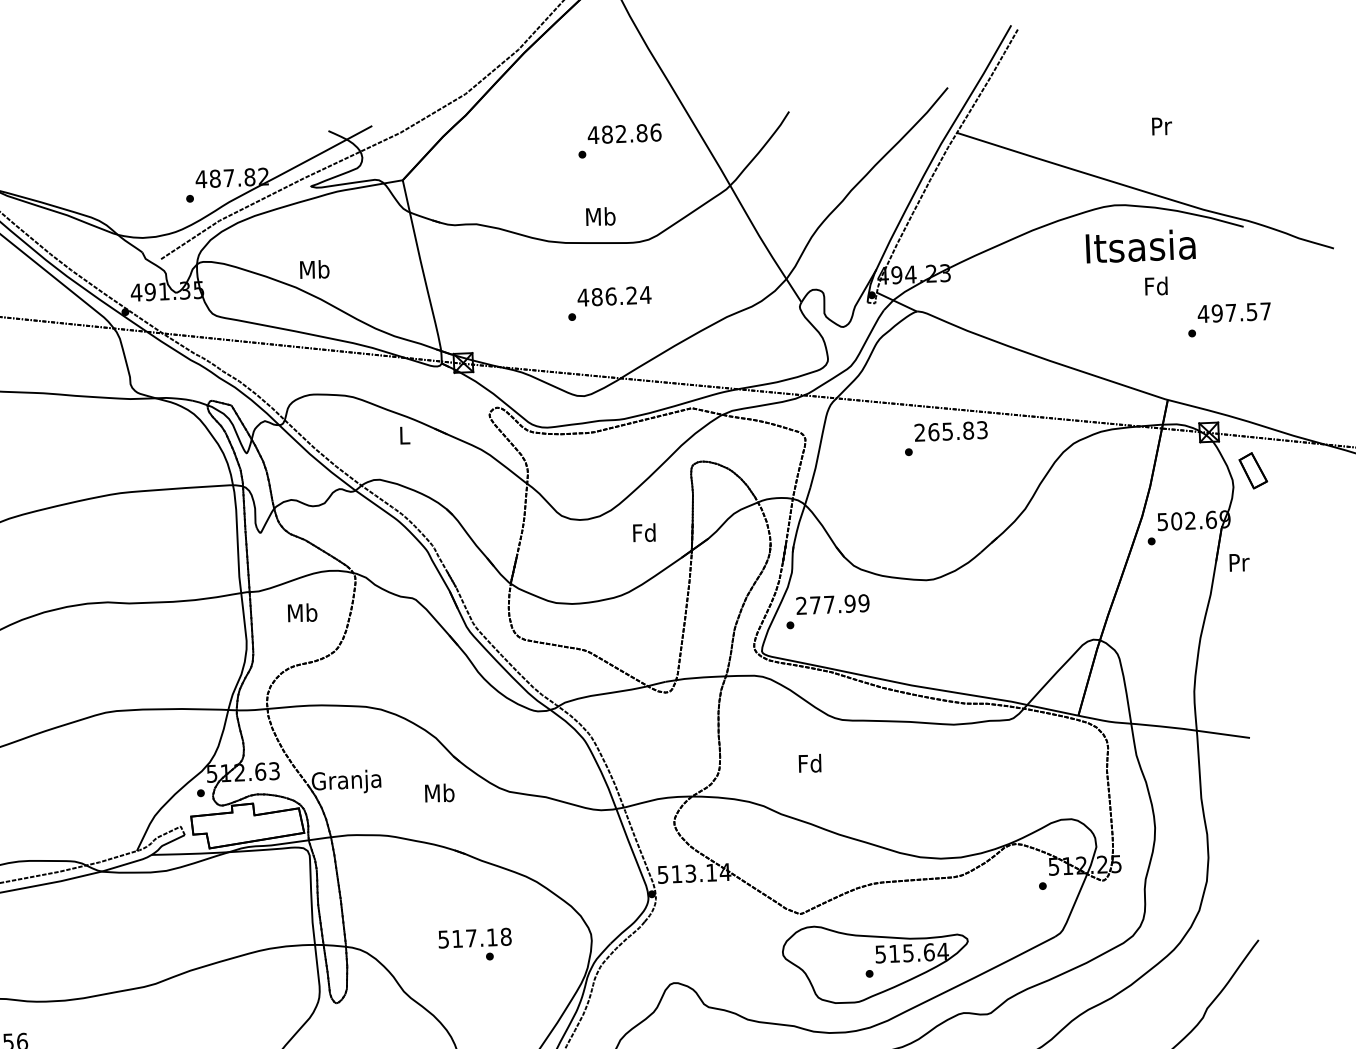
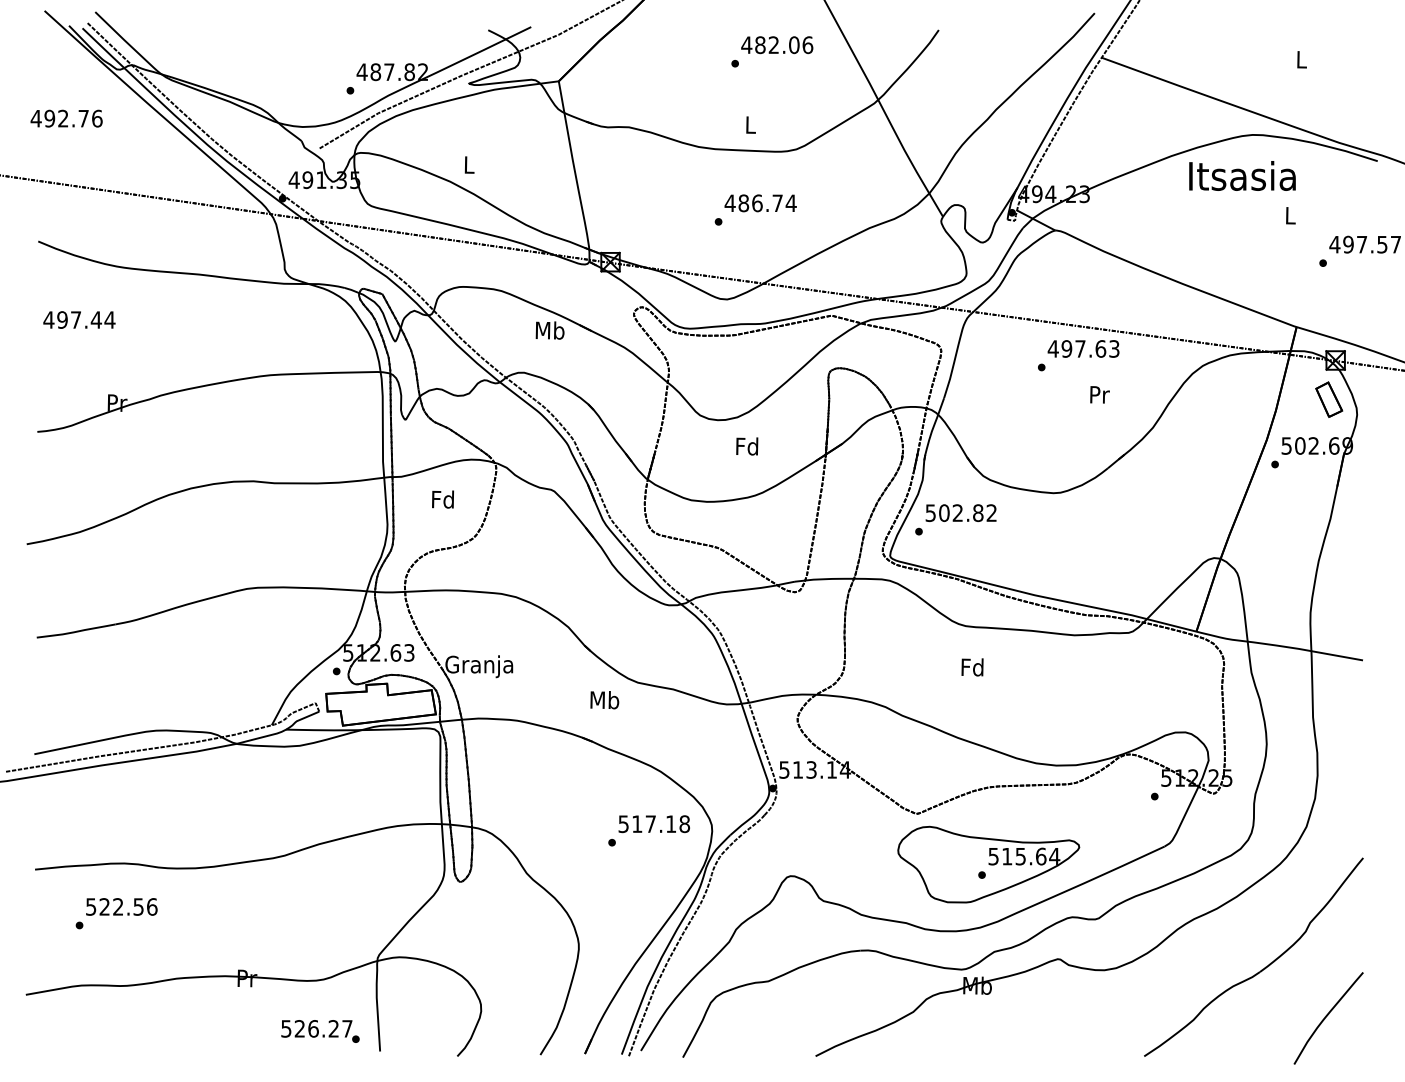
text: (1162, 126) -> (1302, 59), Pr -> L
text: (642, 132) -> (794, 44), 482.86 -> 482.06
text: (600, 216) -> (750, 124), Mb -> L
text: (1140, 245) -> (1242, 175), moved
text: (313, 269) -> (468, 164), Mb -> L
text: (1156, 286) -> (1290, 215), Fd -> L
text: (631, 294) -> (777, 202), 486.24 -> 486.74
text: (943, 431) -> (1076, 348), 265.83 -> 497.63
text: (403, 435) -> (549, 330), L -> Mb
part: (1253, 470) -> (1329, 399), moved
text: (644, 532) -> (747, 446), moved
text: (1239, 562) -> (1099, 394), moved
text: (833, 604) -> (961, 513), 277.99 -> 502.82
text: (302, 612) -> (443, 499), Mb -> Fd
text: (810, 763) -> (972, 667), moved
text: (439, 793) -> (604, 700), moved
text: (474, 938) -> (653, 824), moved

